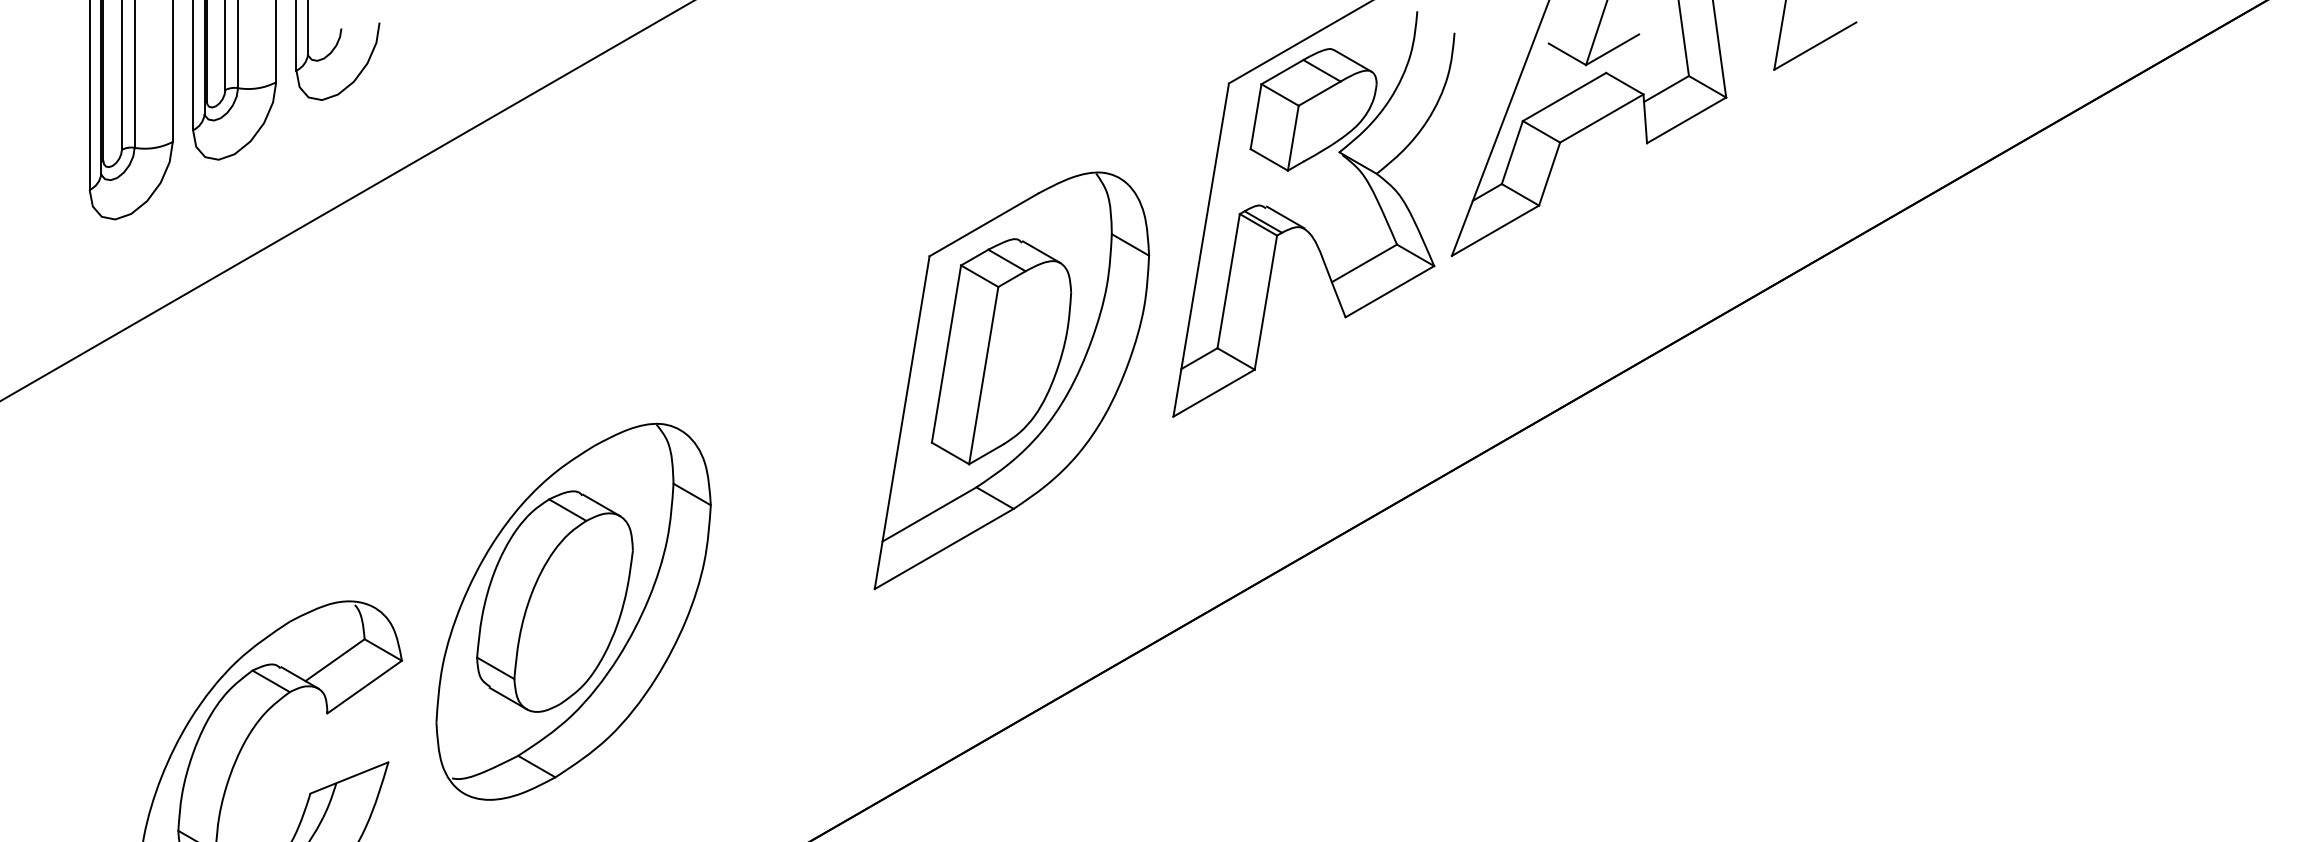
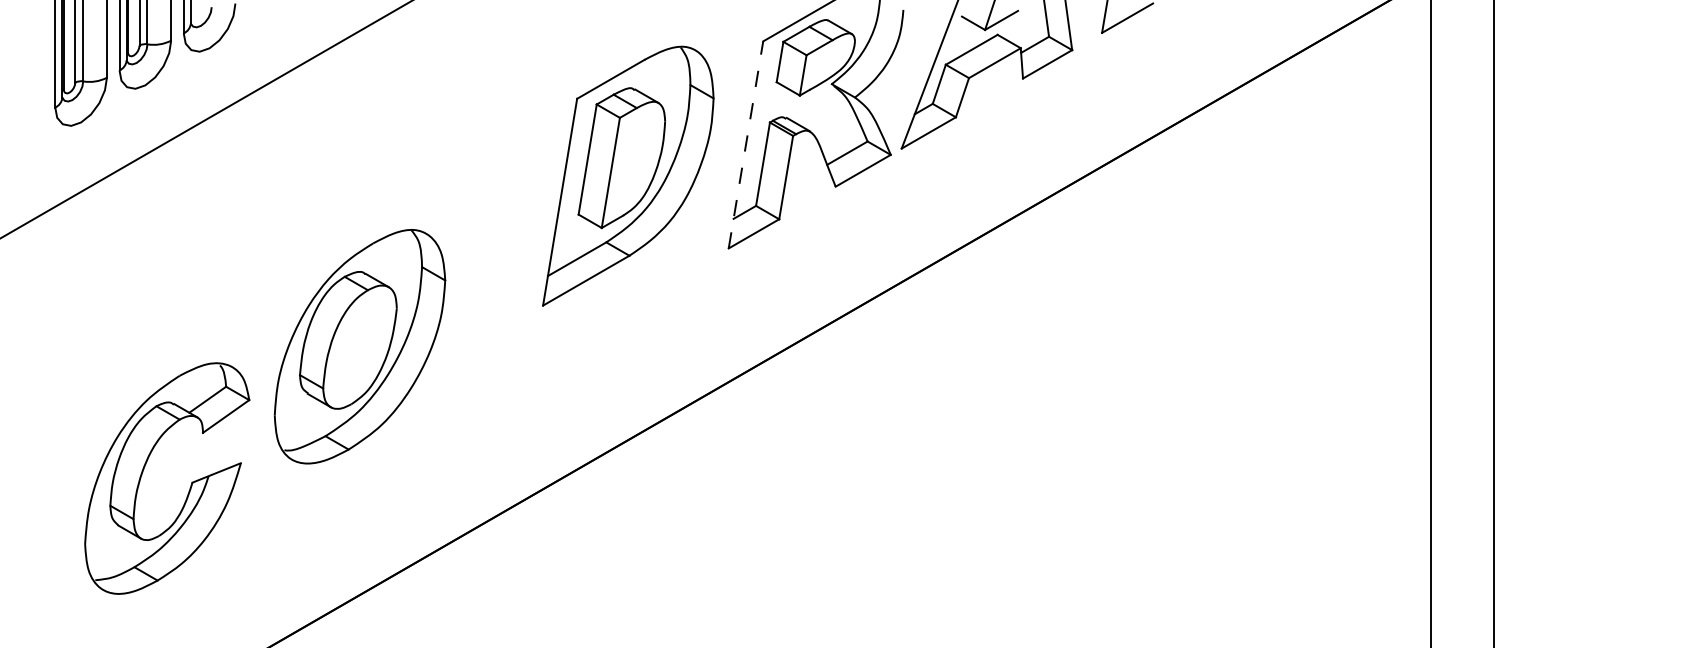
line: (1200, 249) -> (745, 144), solid -> dashed
part: (1012, 379) -> (628, 175), moved
part: (572, 611) -> (359, 346), moved

